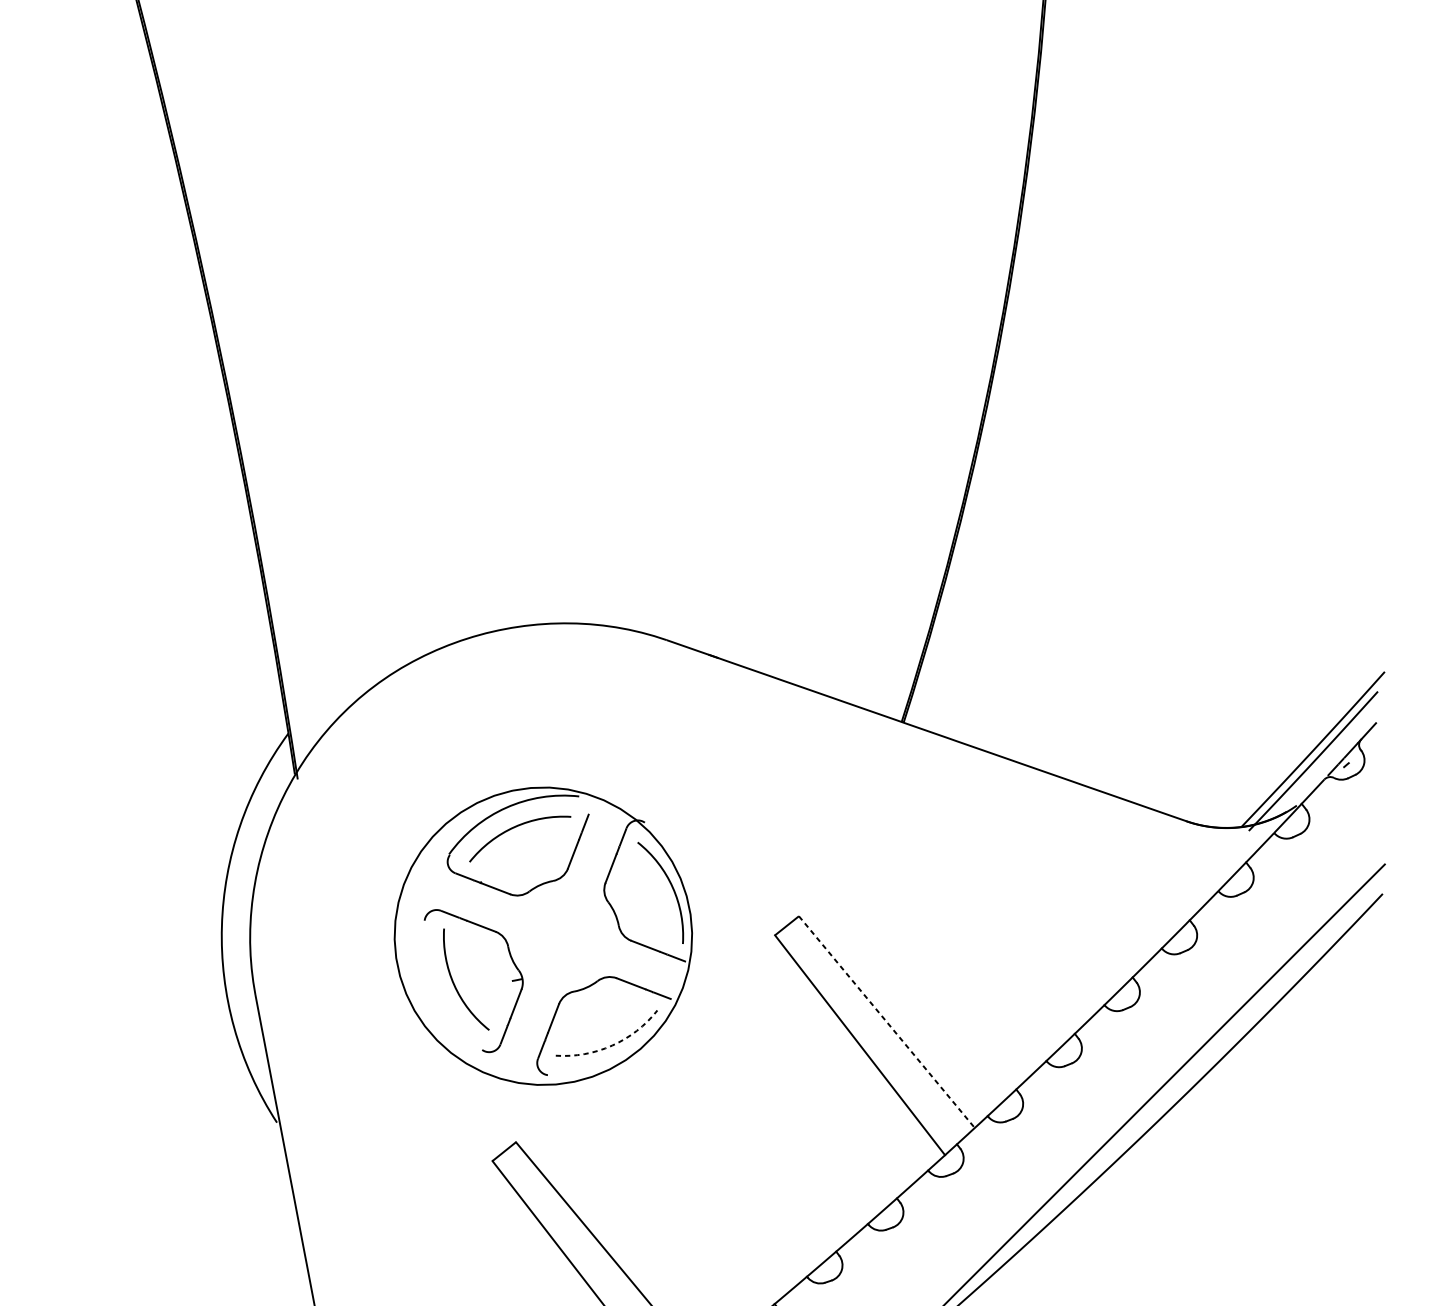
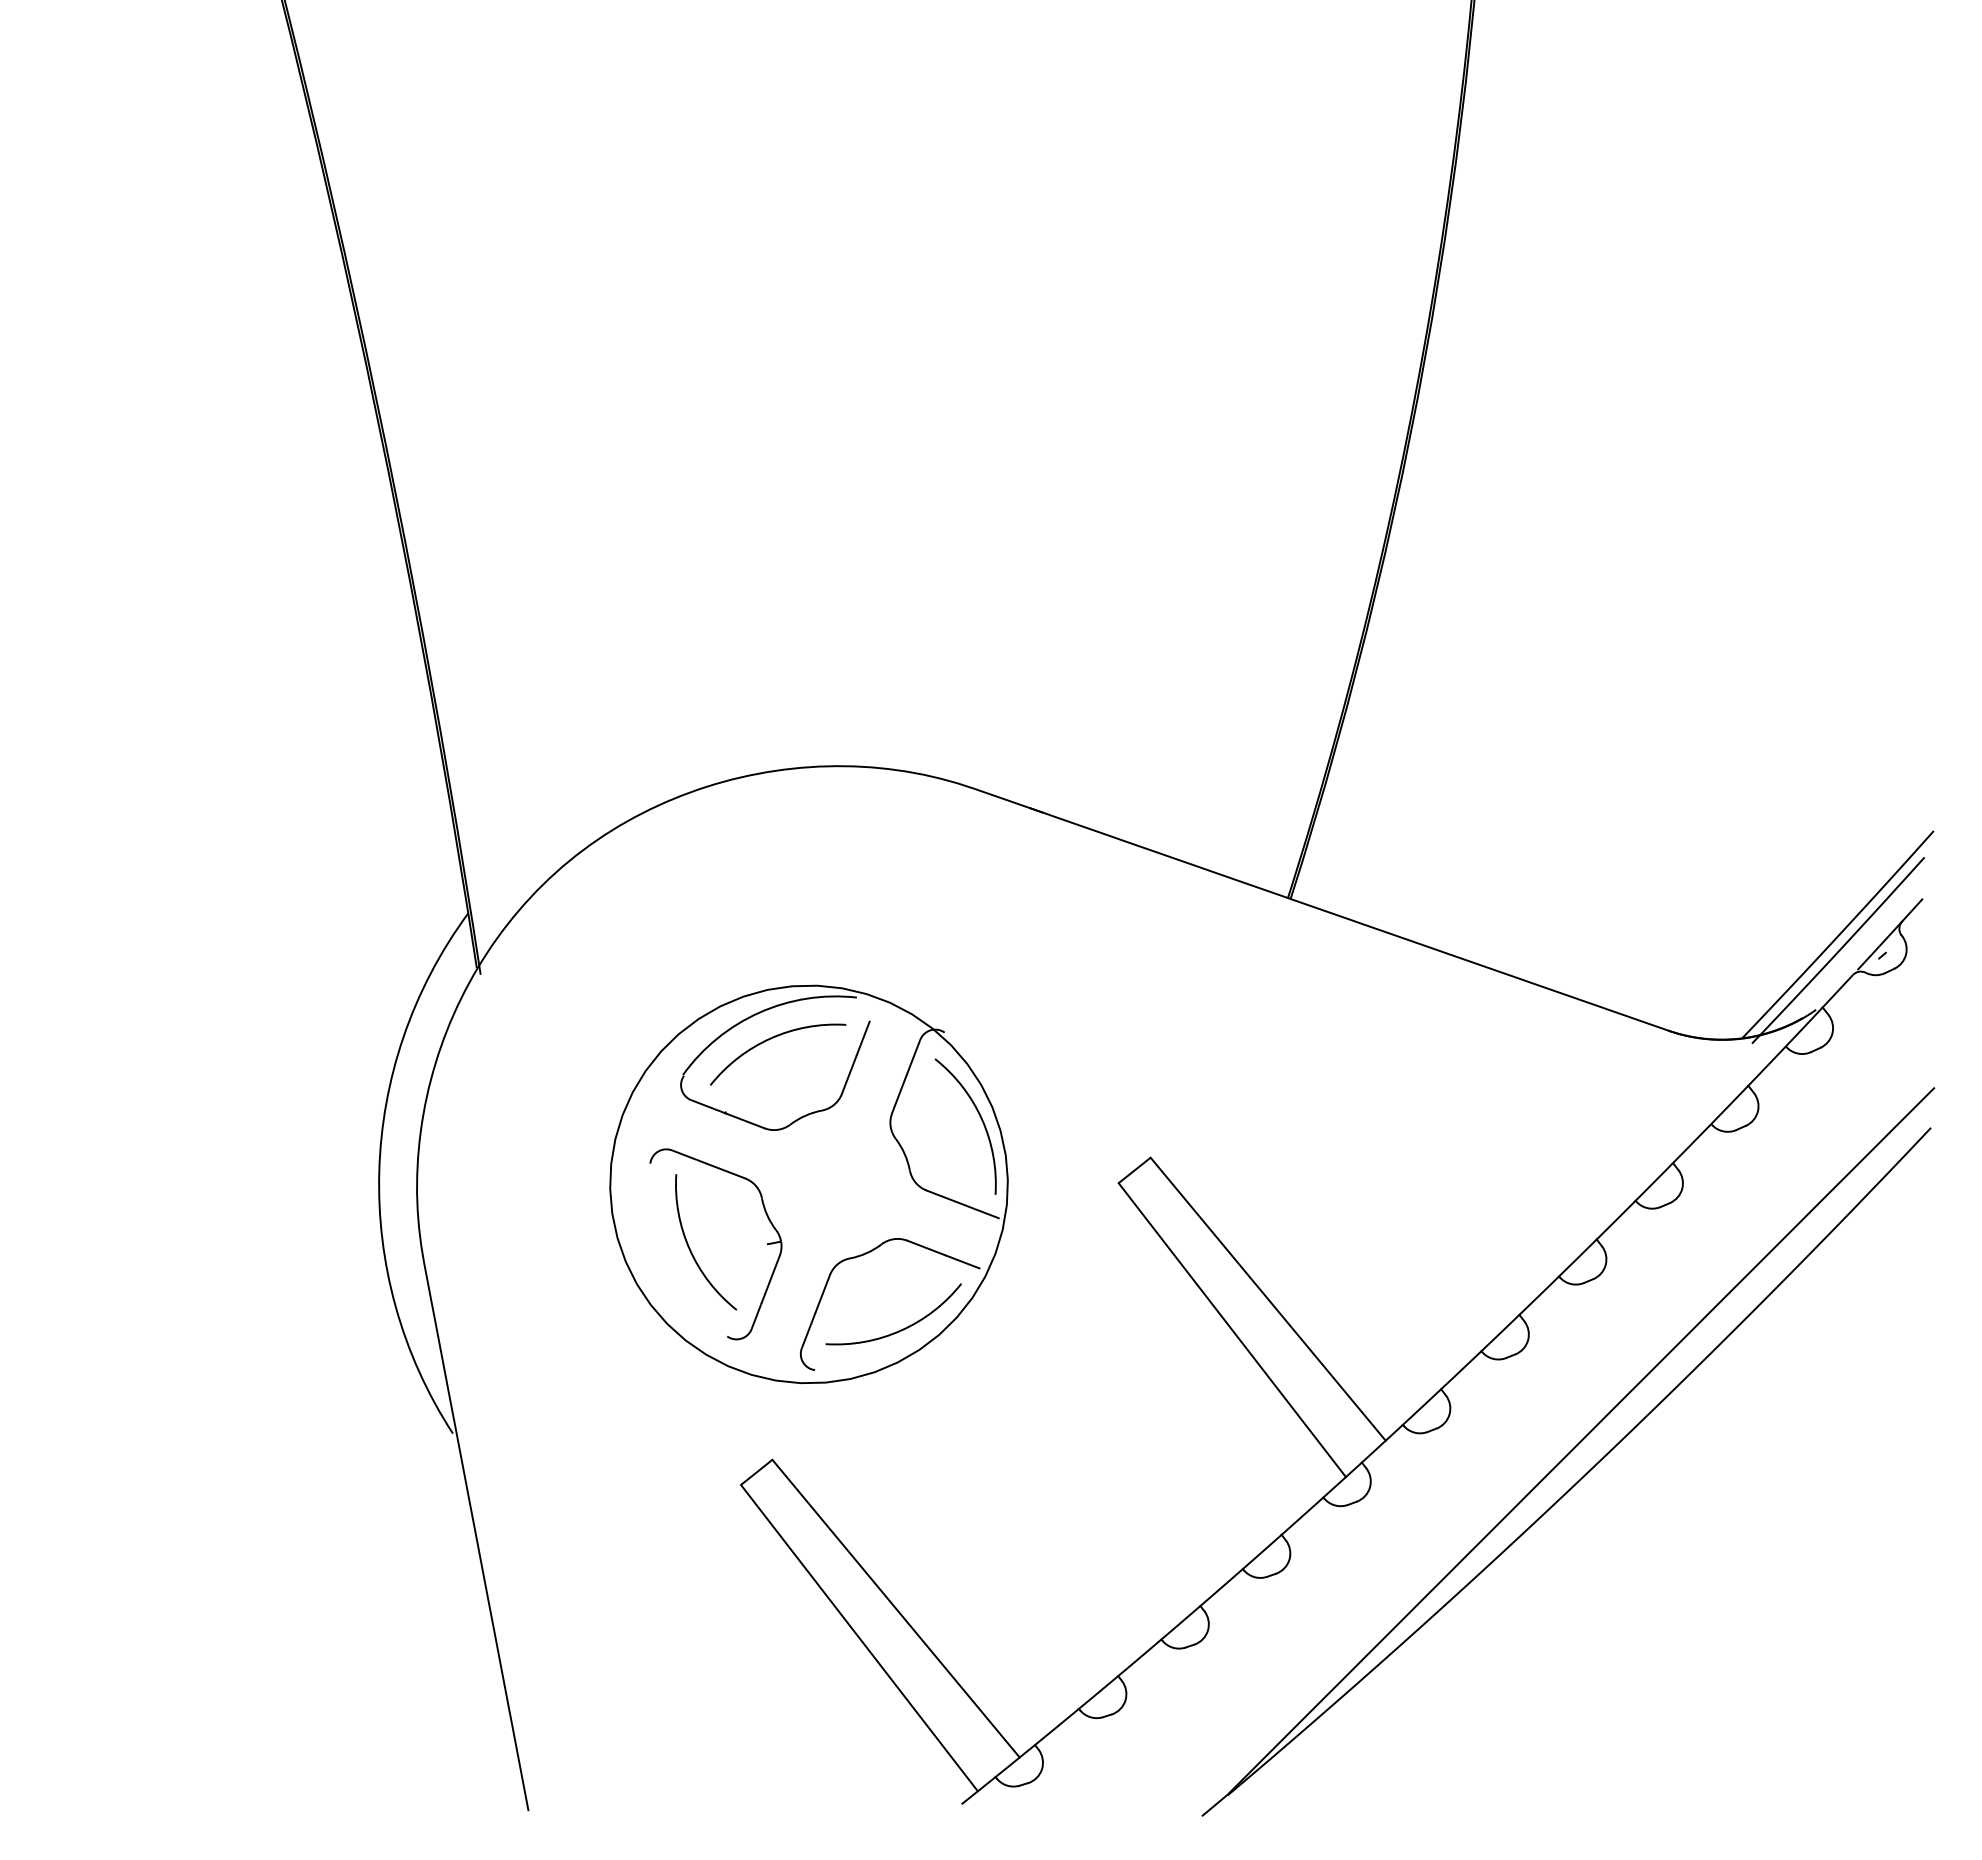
line: (887, 1022) -> (1268, 1299), dashed -> solid
arc: (612, 1045) -> (901, 1330), dashed -> solid

